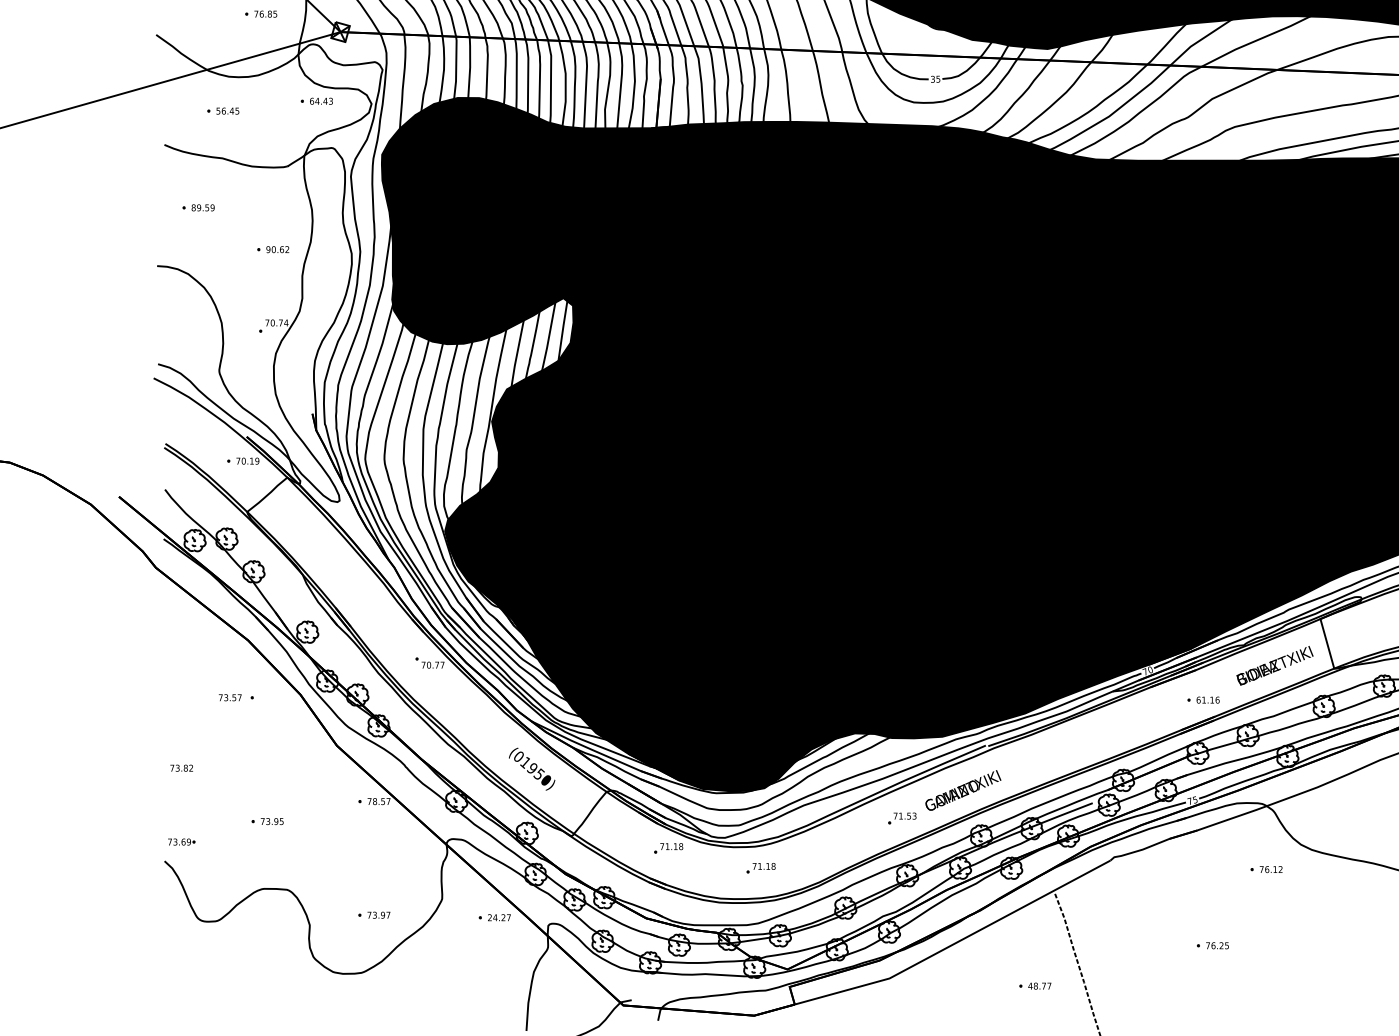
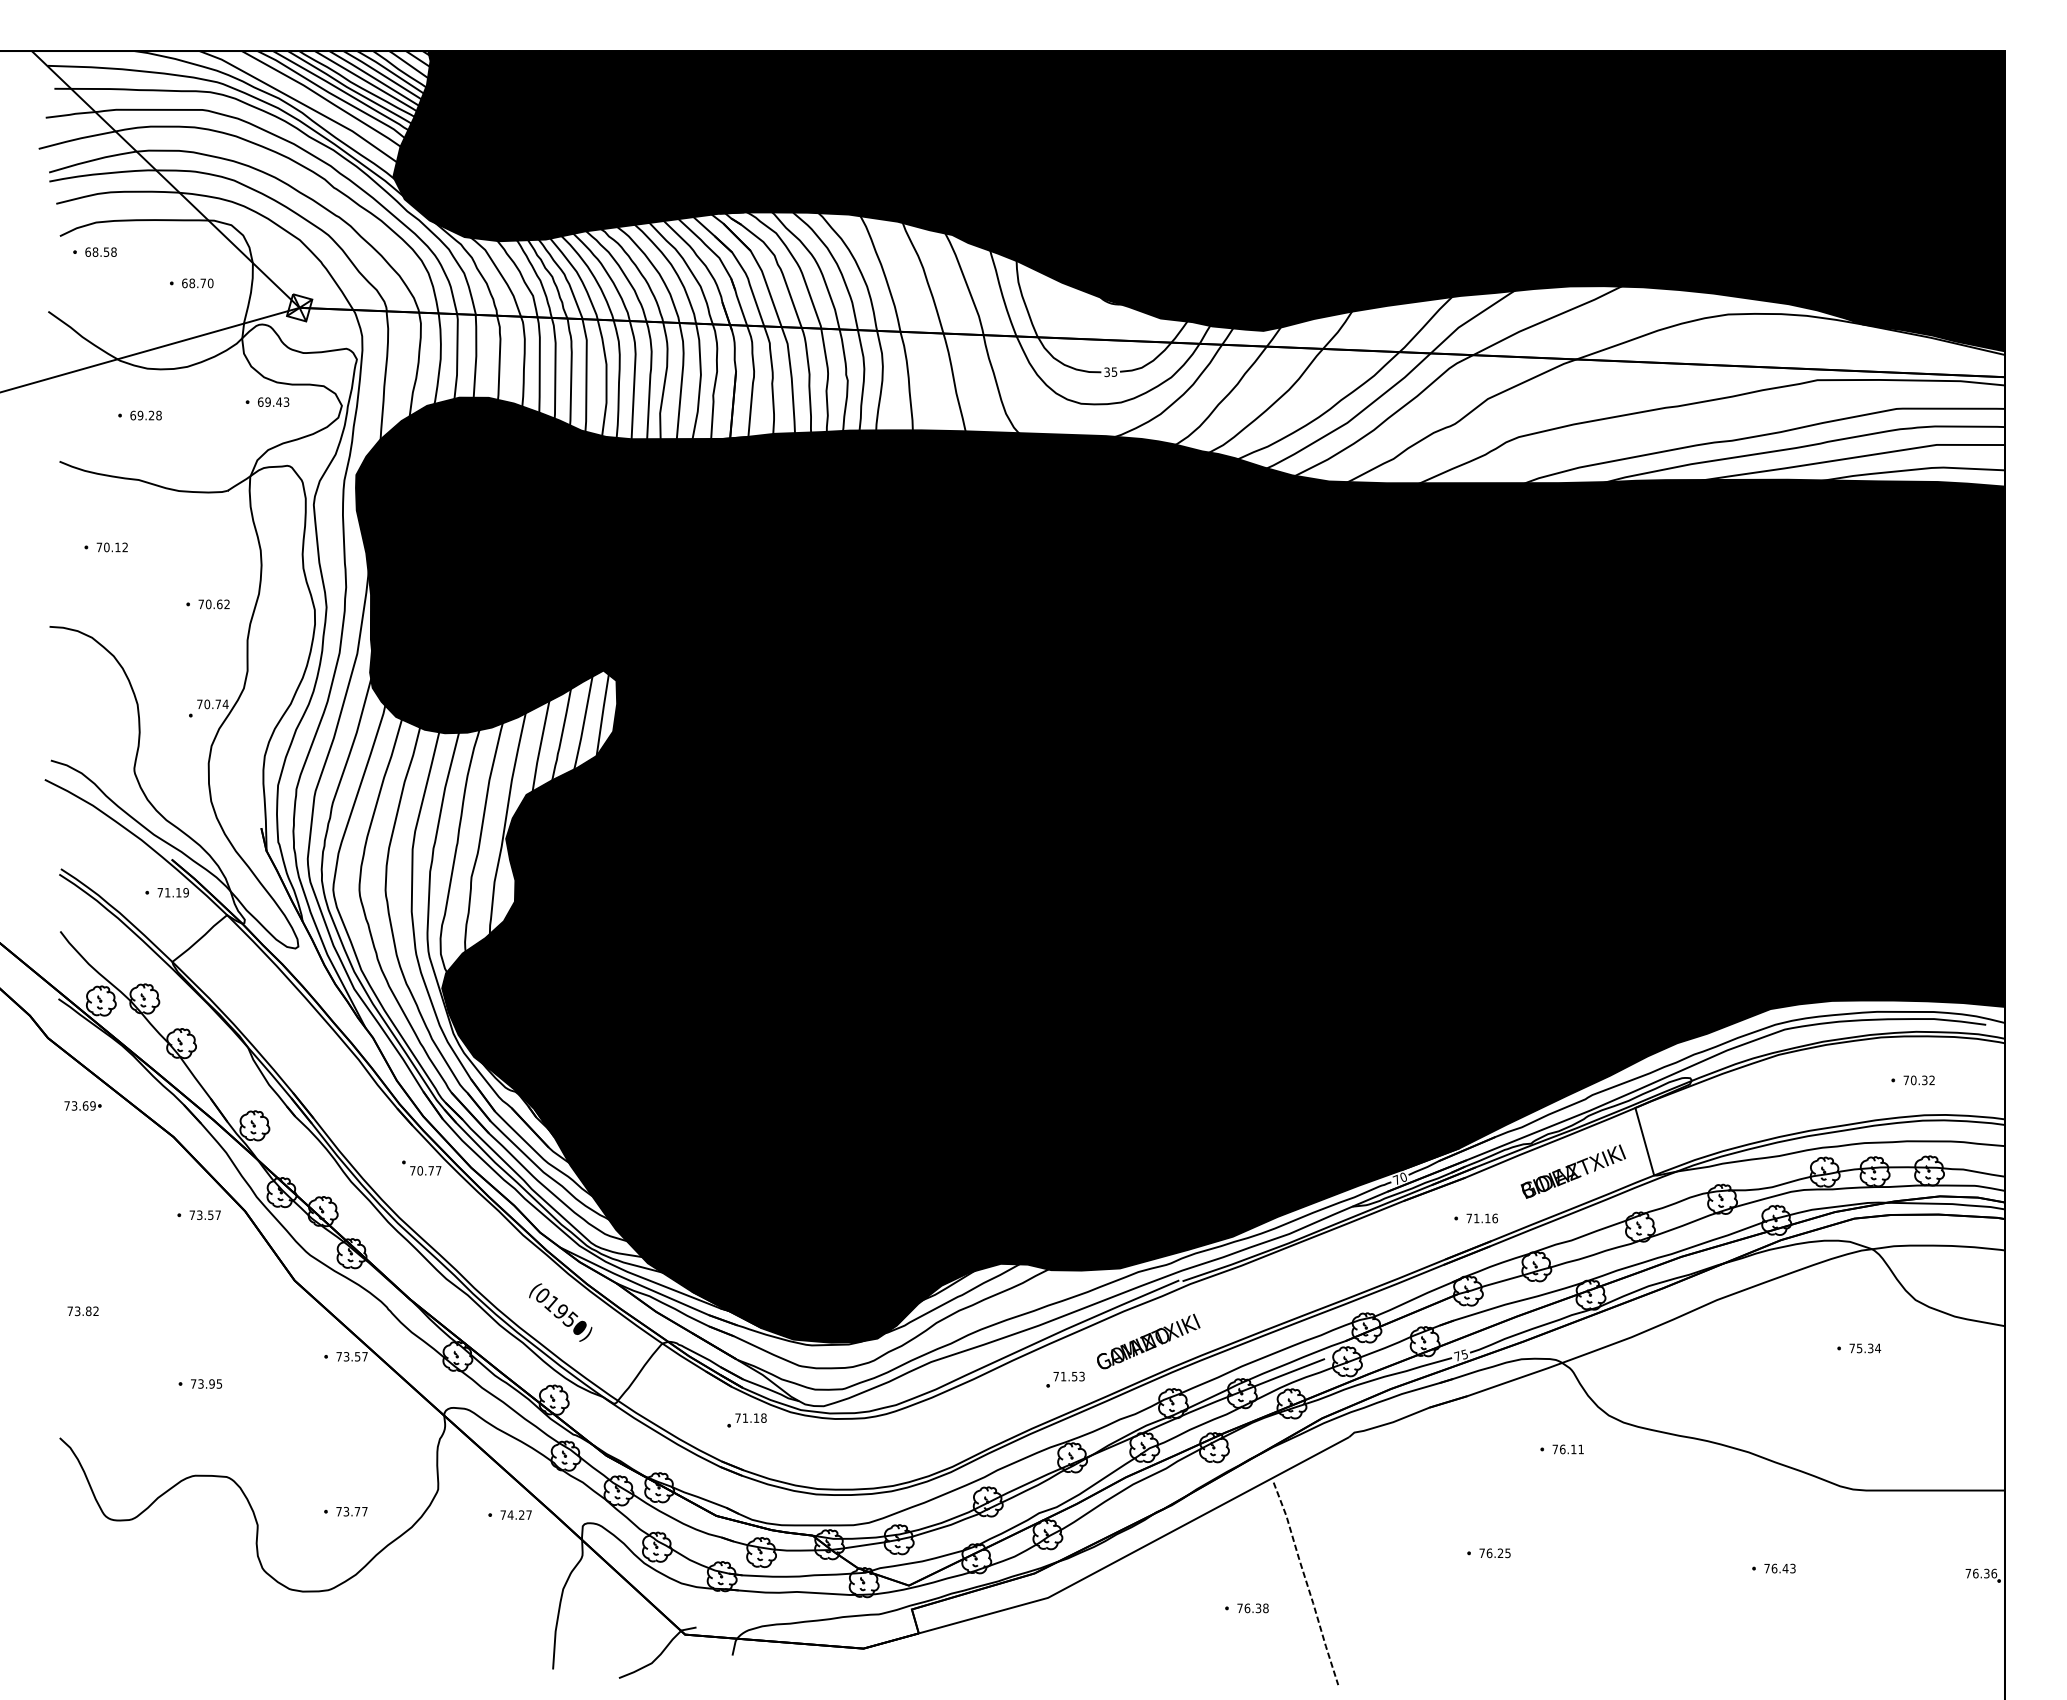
text: (265, 14) -> (197, 283), 76.85 -> 68.70
text: (317, 100) -> (268, 401), 64.43 -> 69.43
text: (227, 111) -> (145, 415), 56.45 -> 69.28
text: (203, 207) -> (112, 547), 89.59 -> 70.12
text: (268, 249) -> (201, 604), 90.62 -> 70.62
text: (243, 460) -> (167, 892), 70.19 -> 71.19
text: (229, 697) -> (204, 1214), moved
text: (1198, 700) -> (1469, 1218), 61.16 -> 71.16
text: (374, 801) -> (346, 1356), 78.57 -> 73.57
part: (181, 841) -> (82, 1105), moved
part: (760, 868) -> (872, 1447), removed
text: (1280, 868) -> (1580, 1448), 76.12 -> 76.11
text: (383, 915) -> (357, 1511), 73.97 -> 73.77
text: (489, 917) -> (502, 1514), 24.27 -> 74.27
text: (1039, 986) -> (1252, 1608), 48.77 -> 76.38

